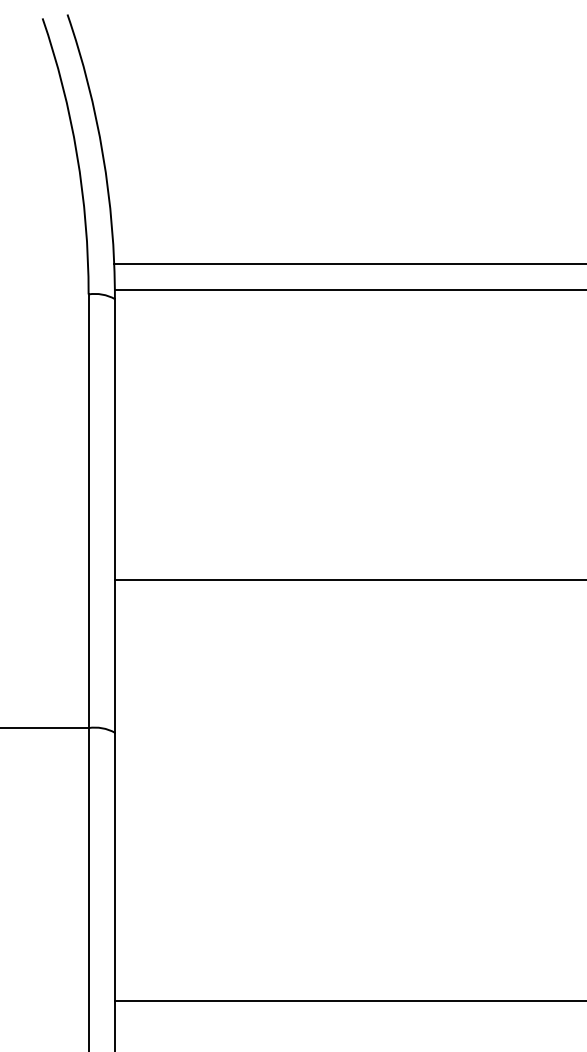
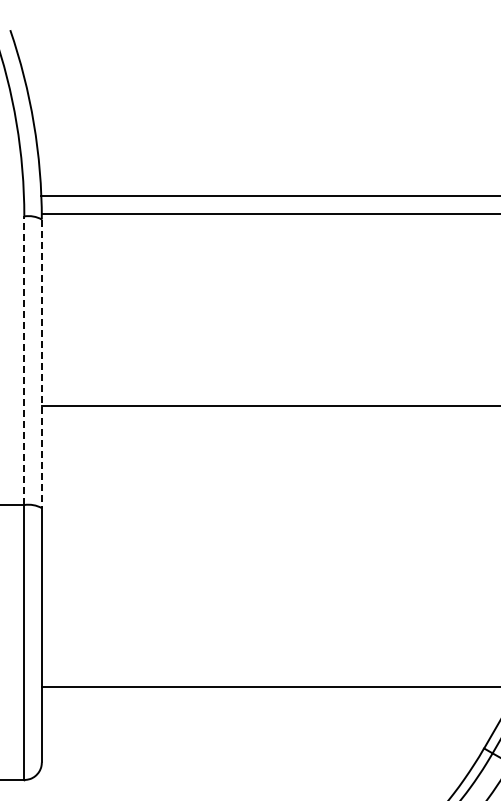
line: (88, 510) -> (24, 360), solid -> dashed
line: (114, 516) -> (41, 364), solid -> dashed

